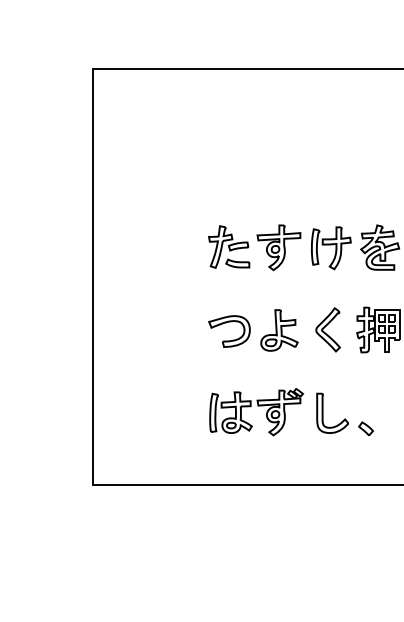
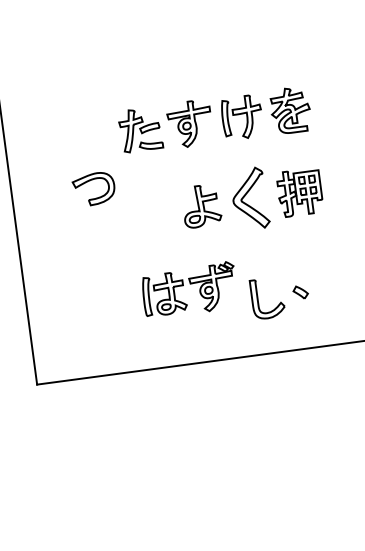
part: (226, 323) -> (90, 181), moved
part: (327, 329) -> (249, 198), size x1.4
part: (323, 412) -> (258, 298), moved

